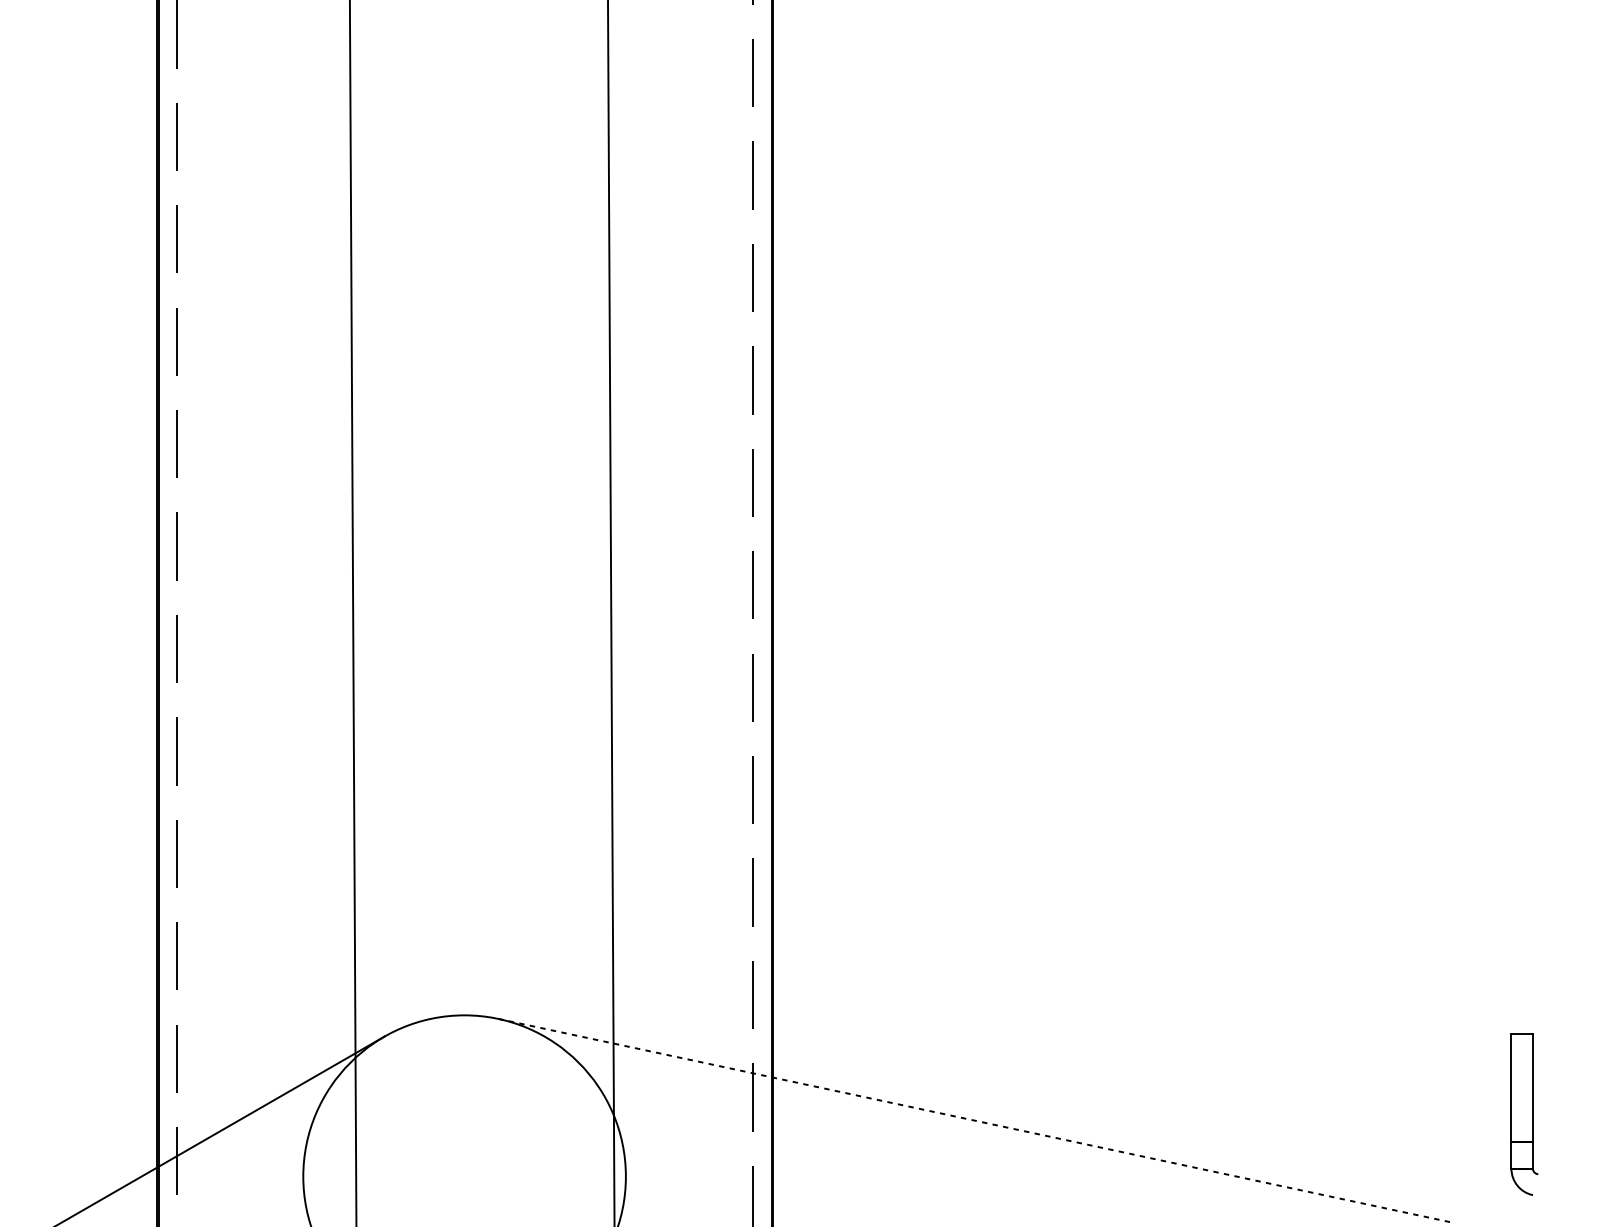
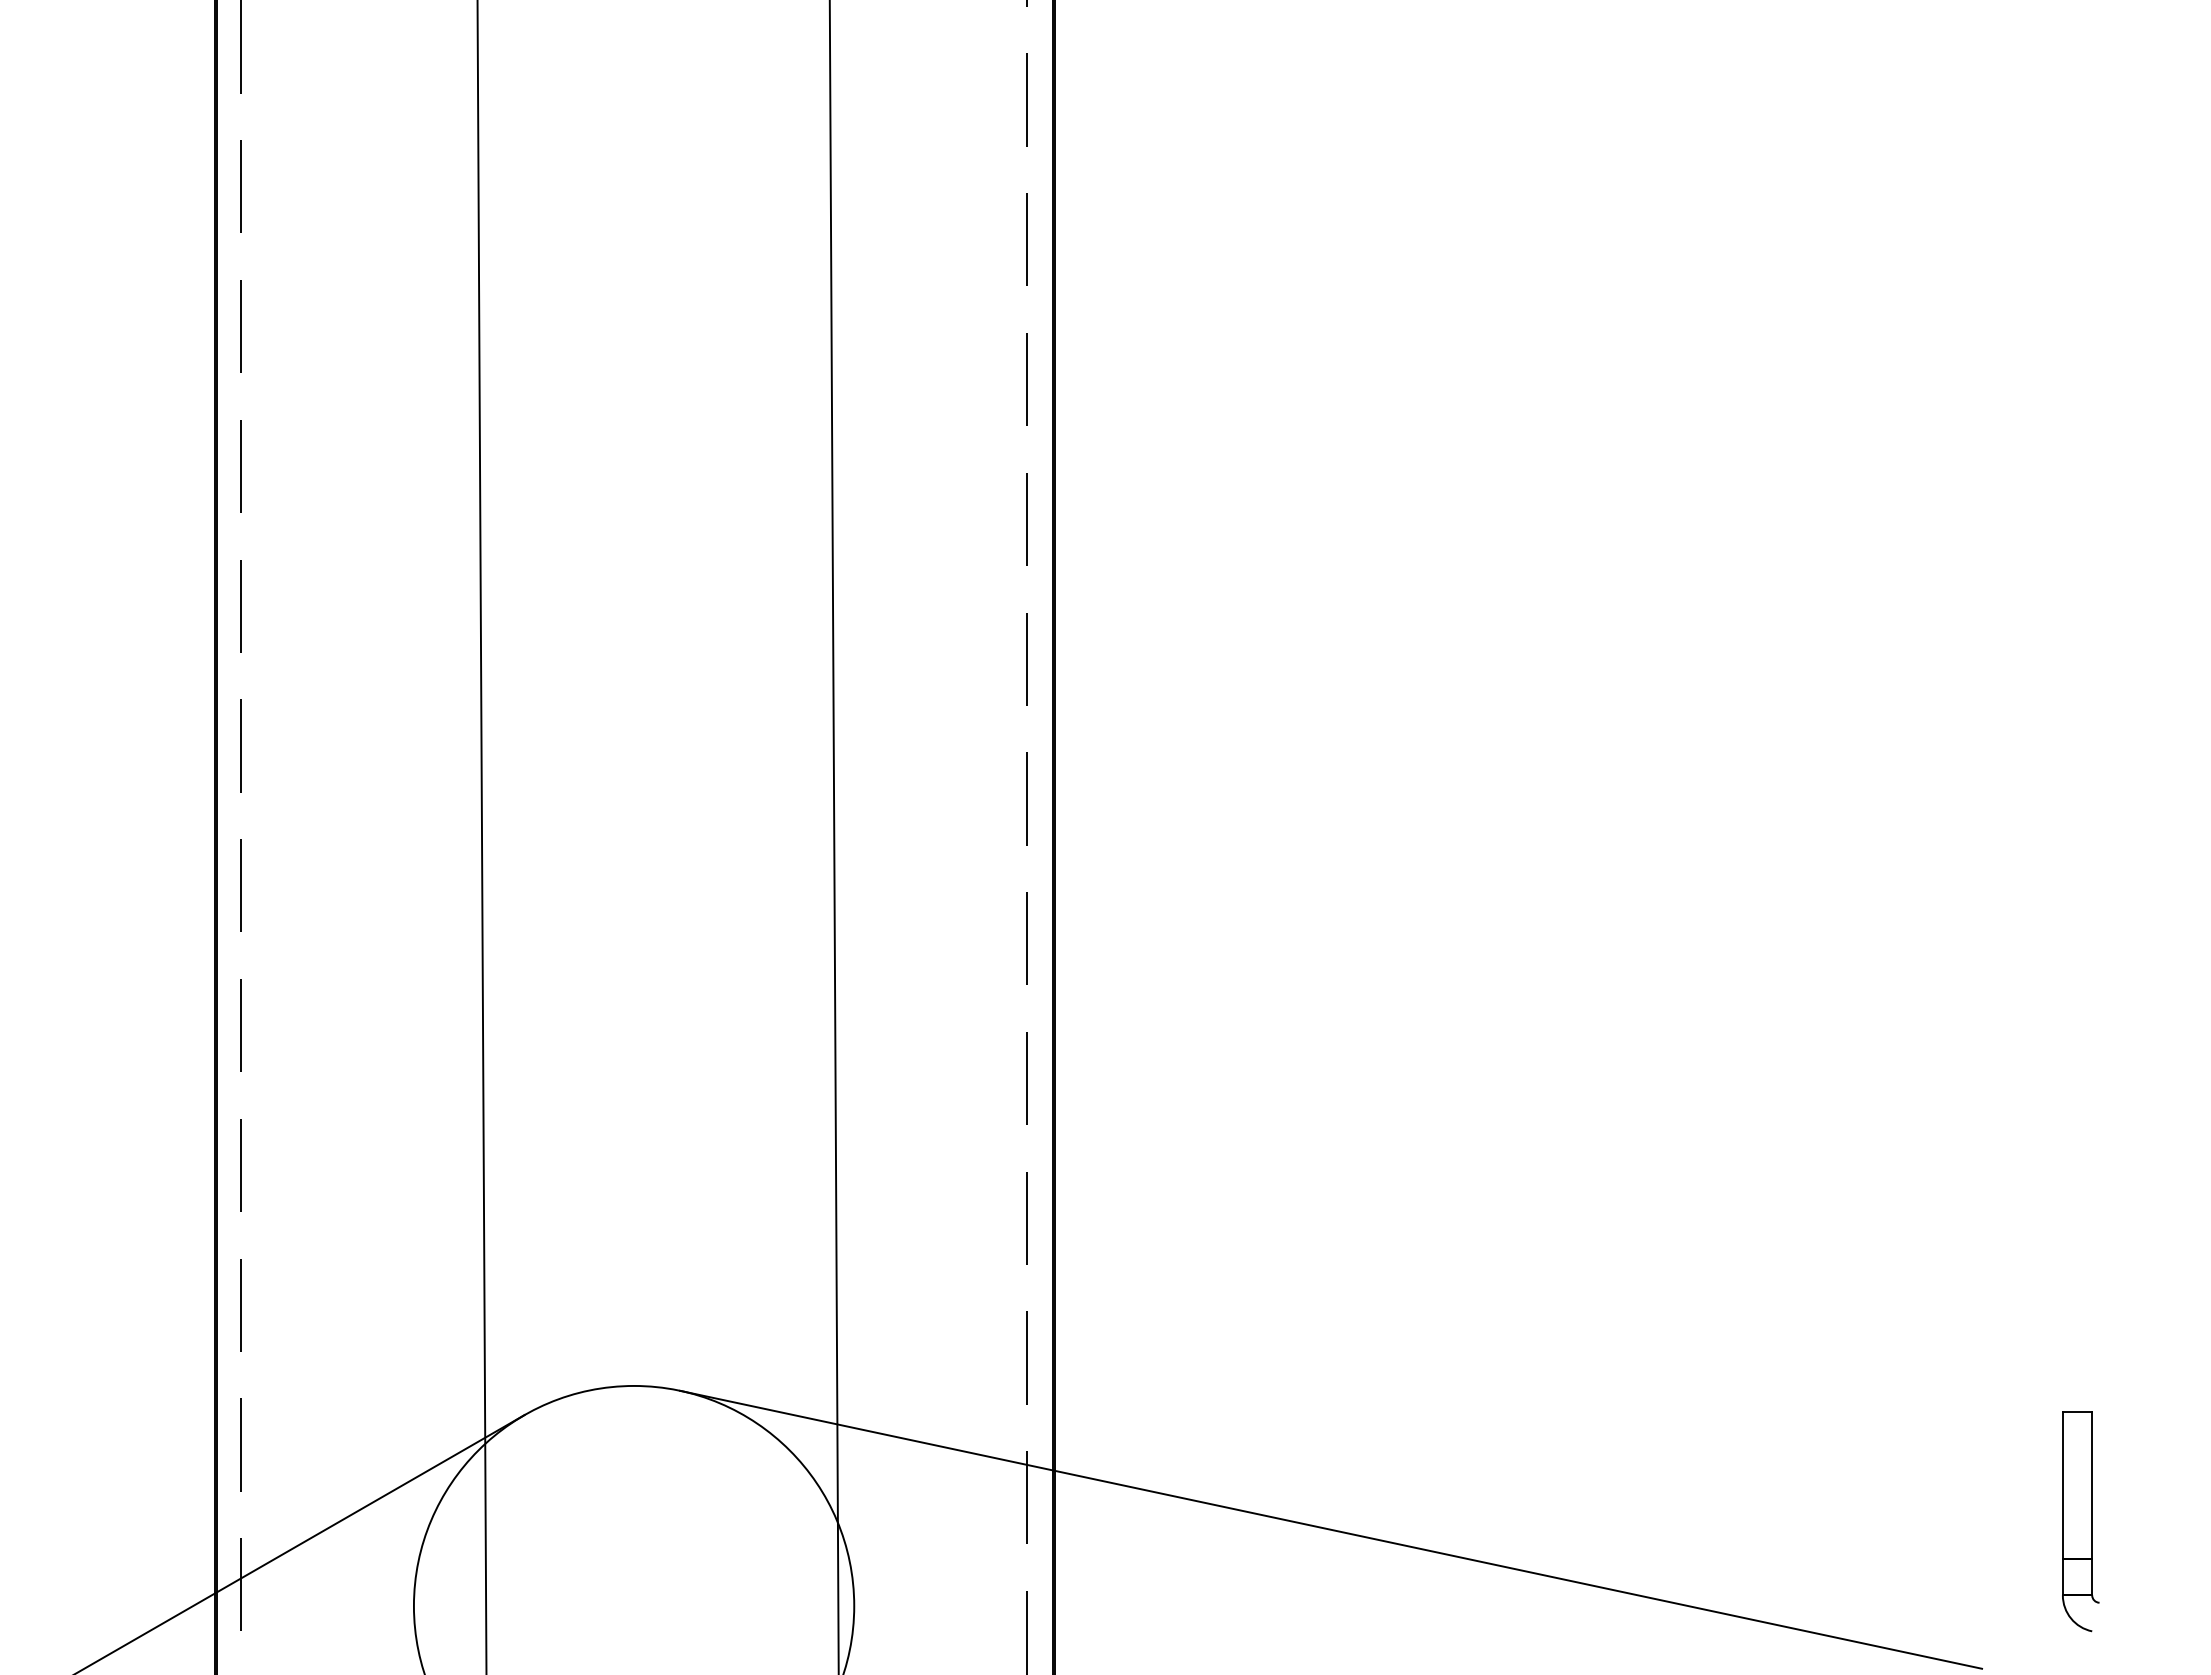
line: (975, 1120) -> (1331, 1529), dashed -> solid

